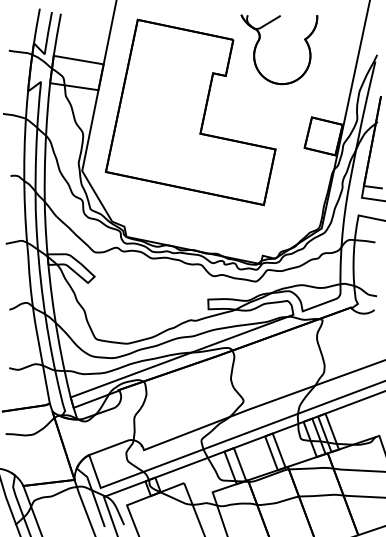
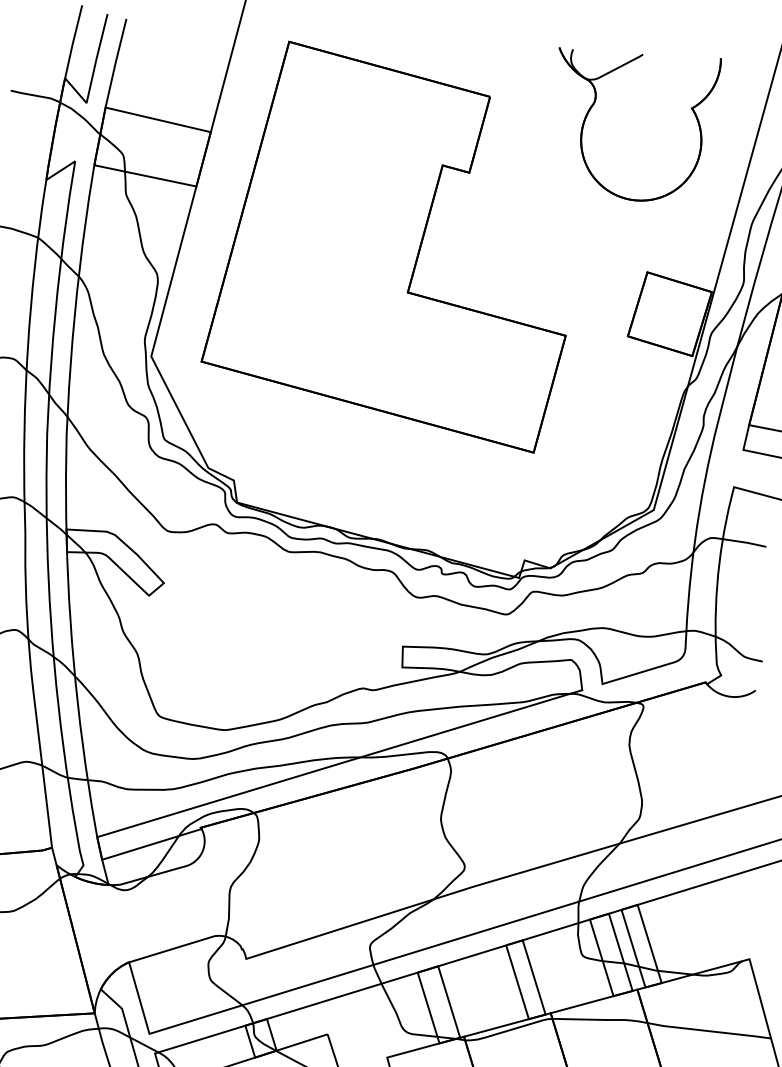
part: (260, 39) -> (596, 102), moved

